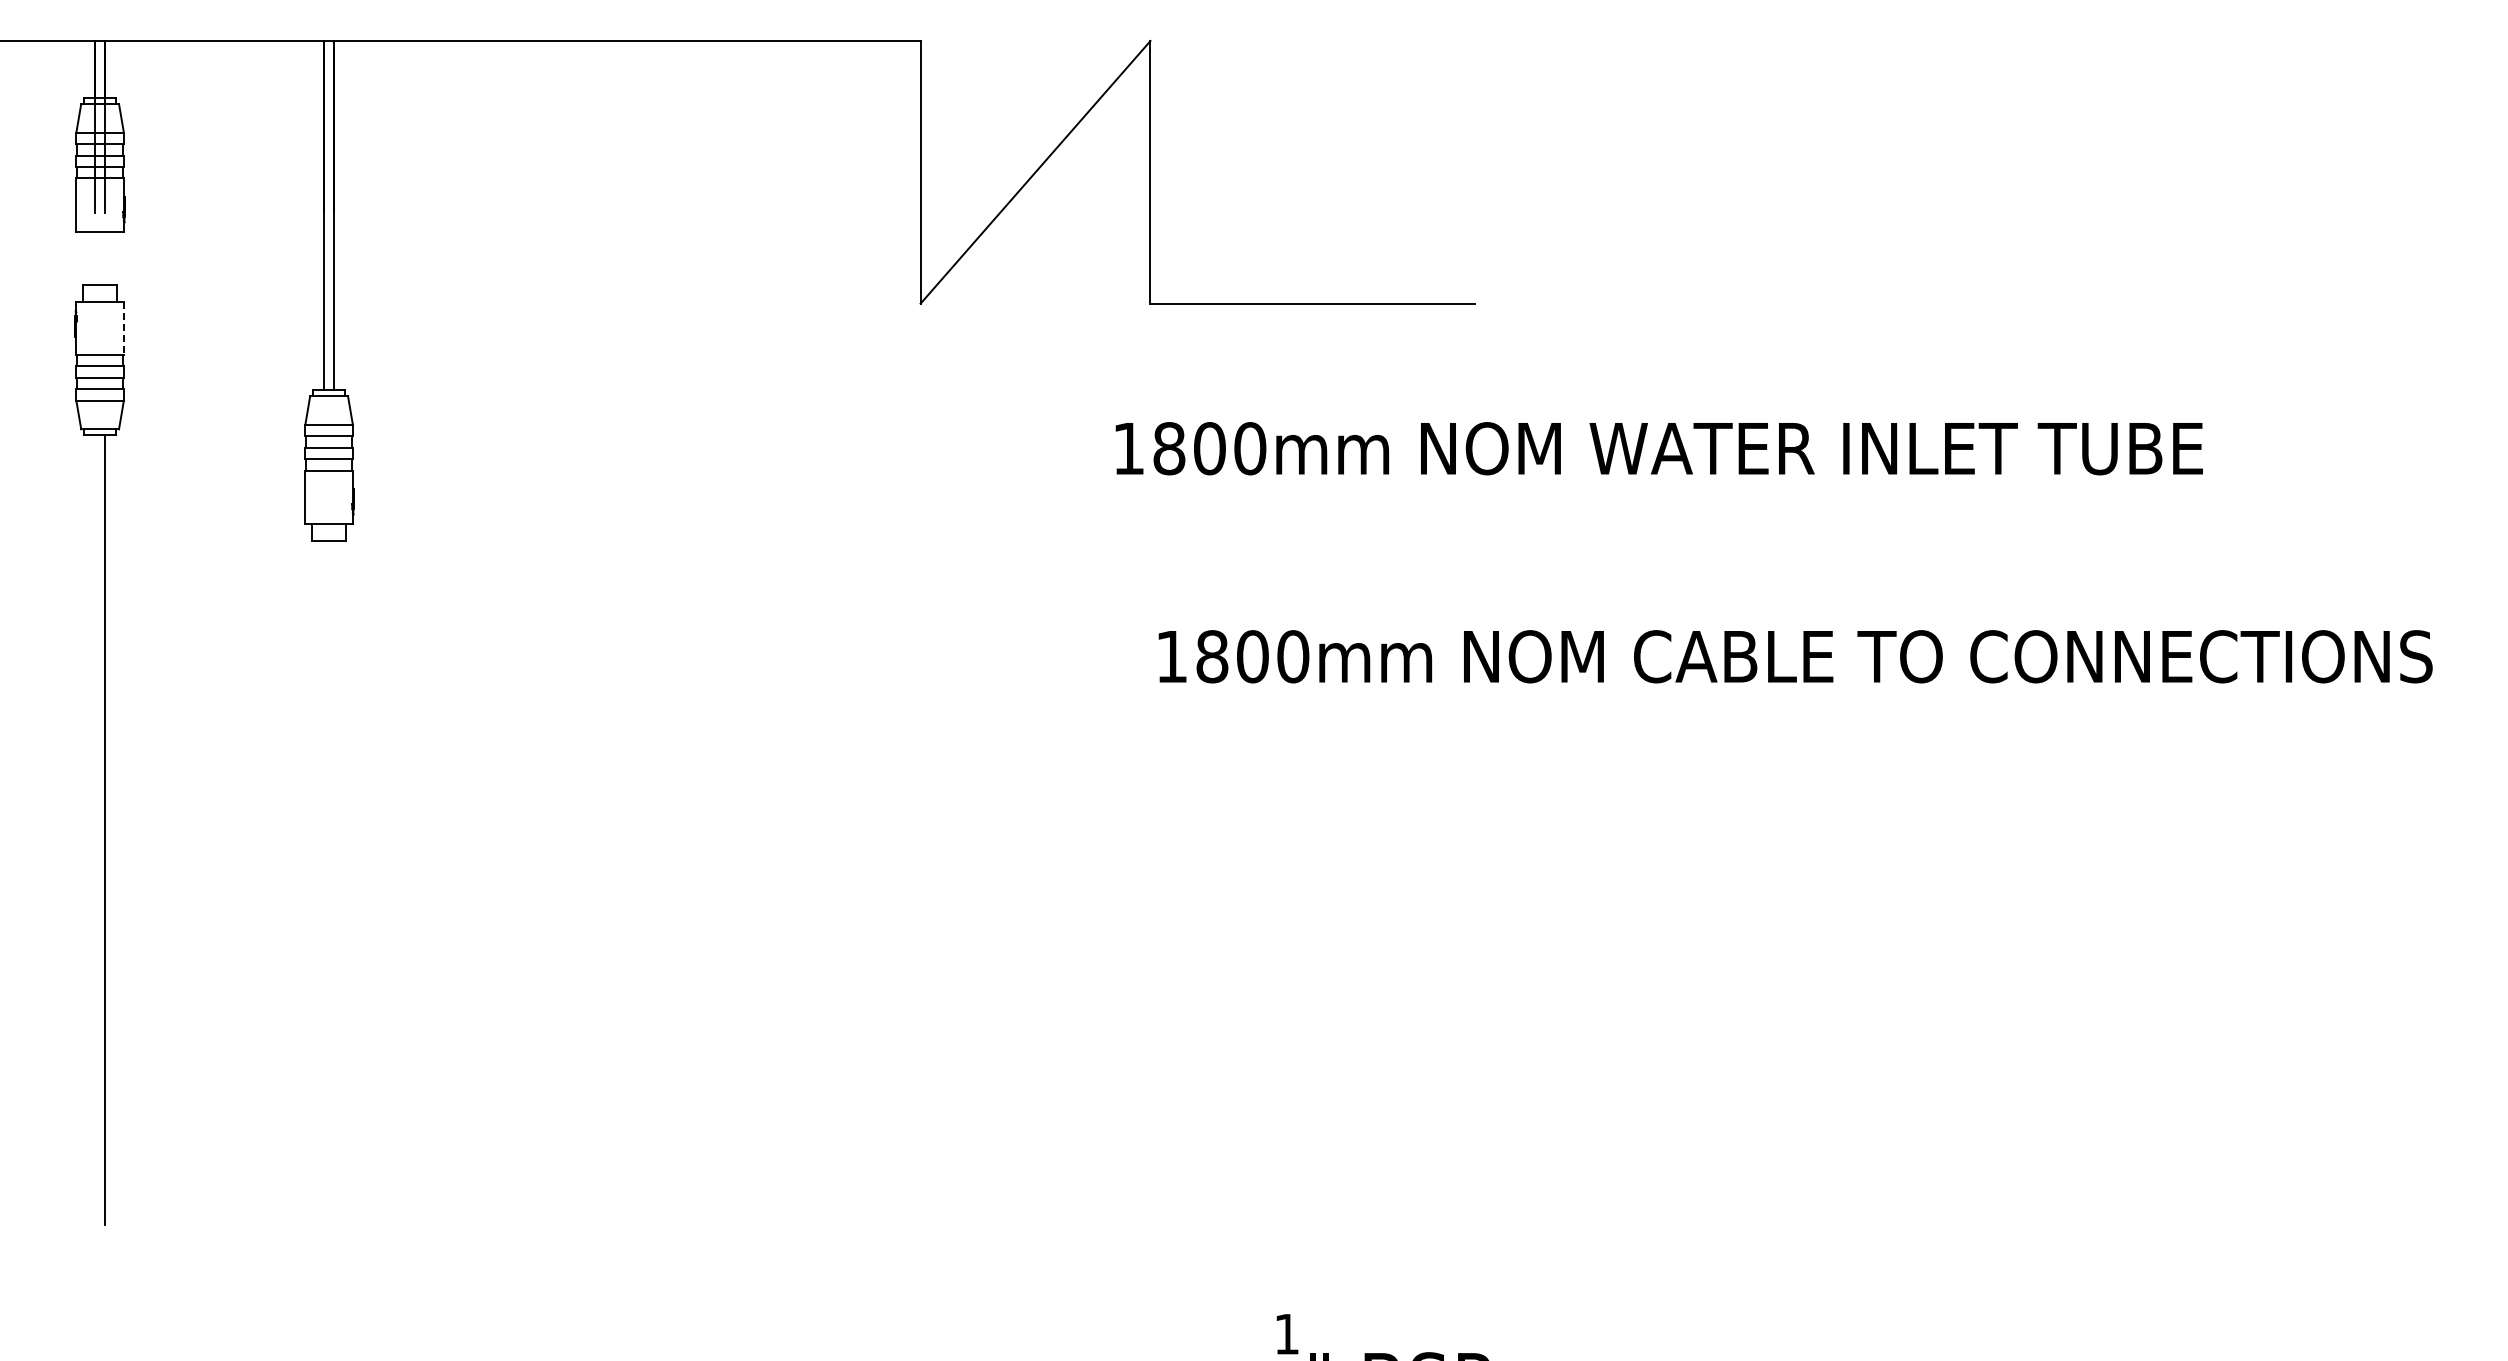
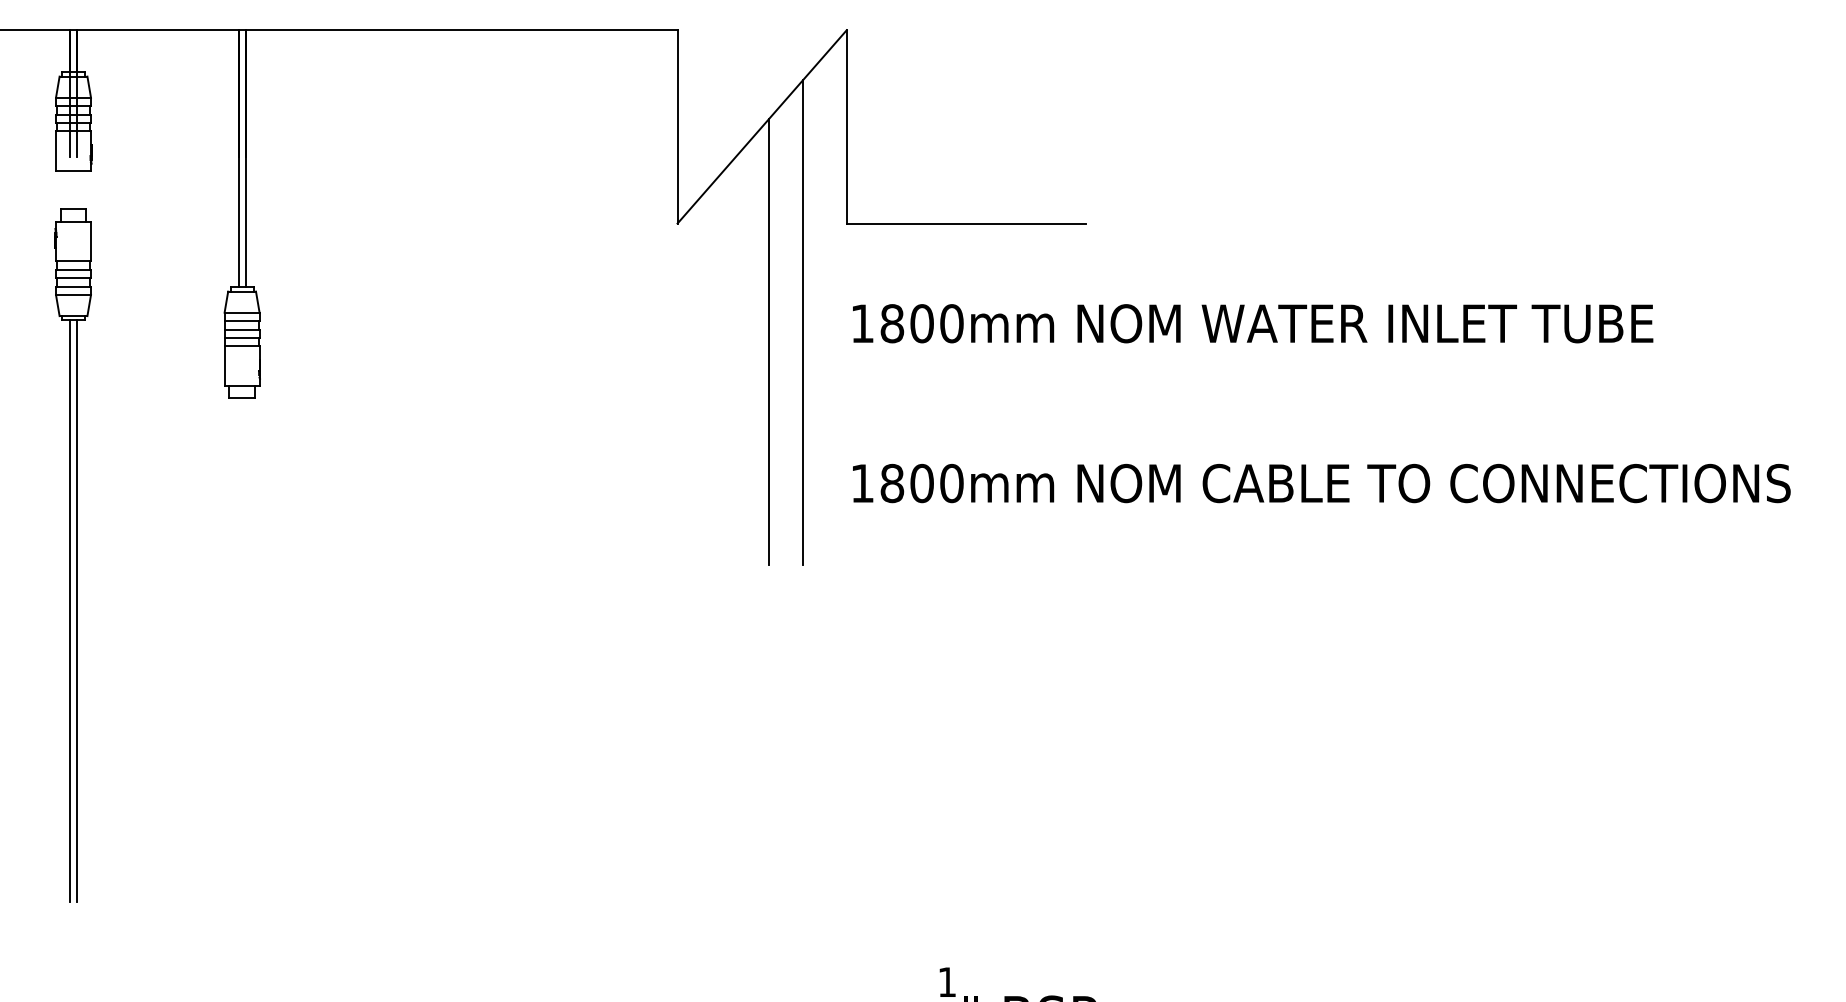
line: (123, 328) -> (90, 241), dashed -> solid
line: (1091, 437) -> (803, 322), added
text: (1658, 448) -> (1252, 323), moved
line: (1045, 464) -> (769, 341), added
line: (95, 830) -> (70, 611), added

